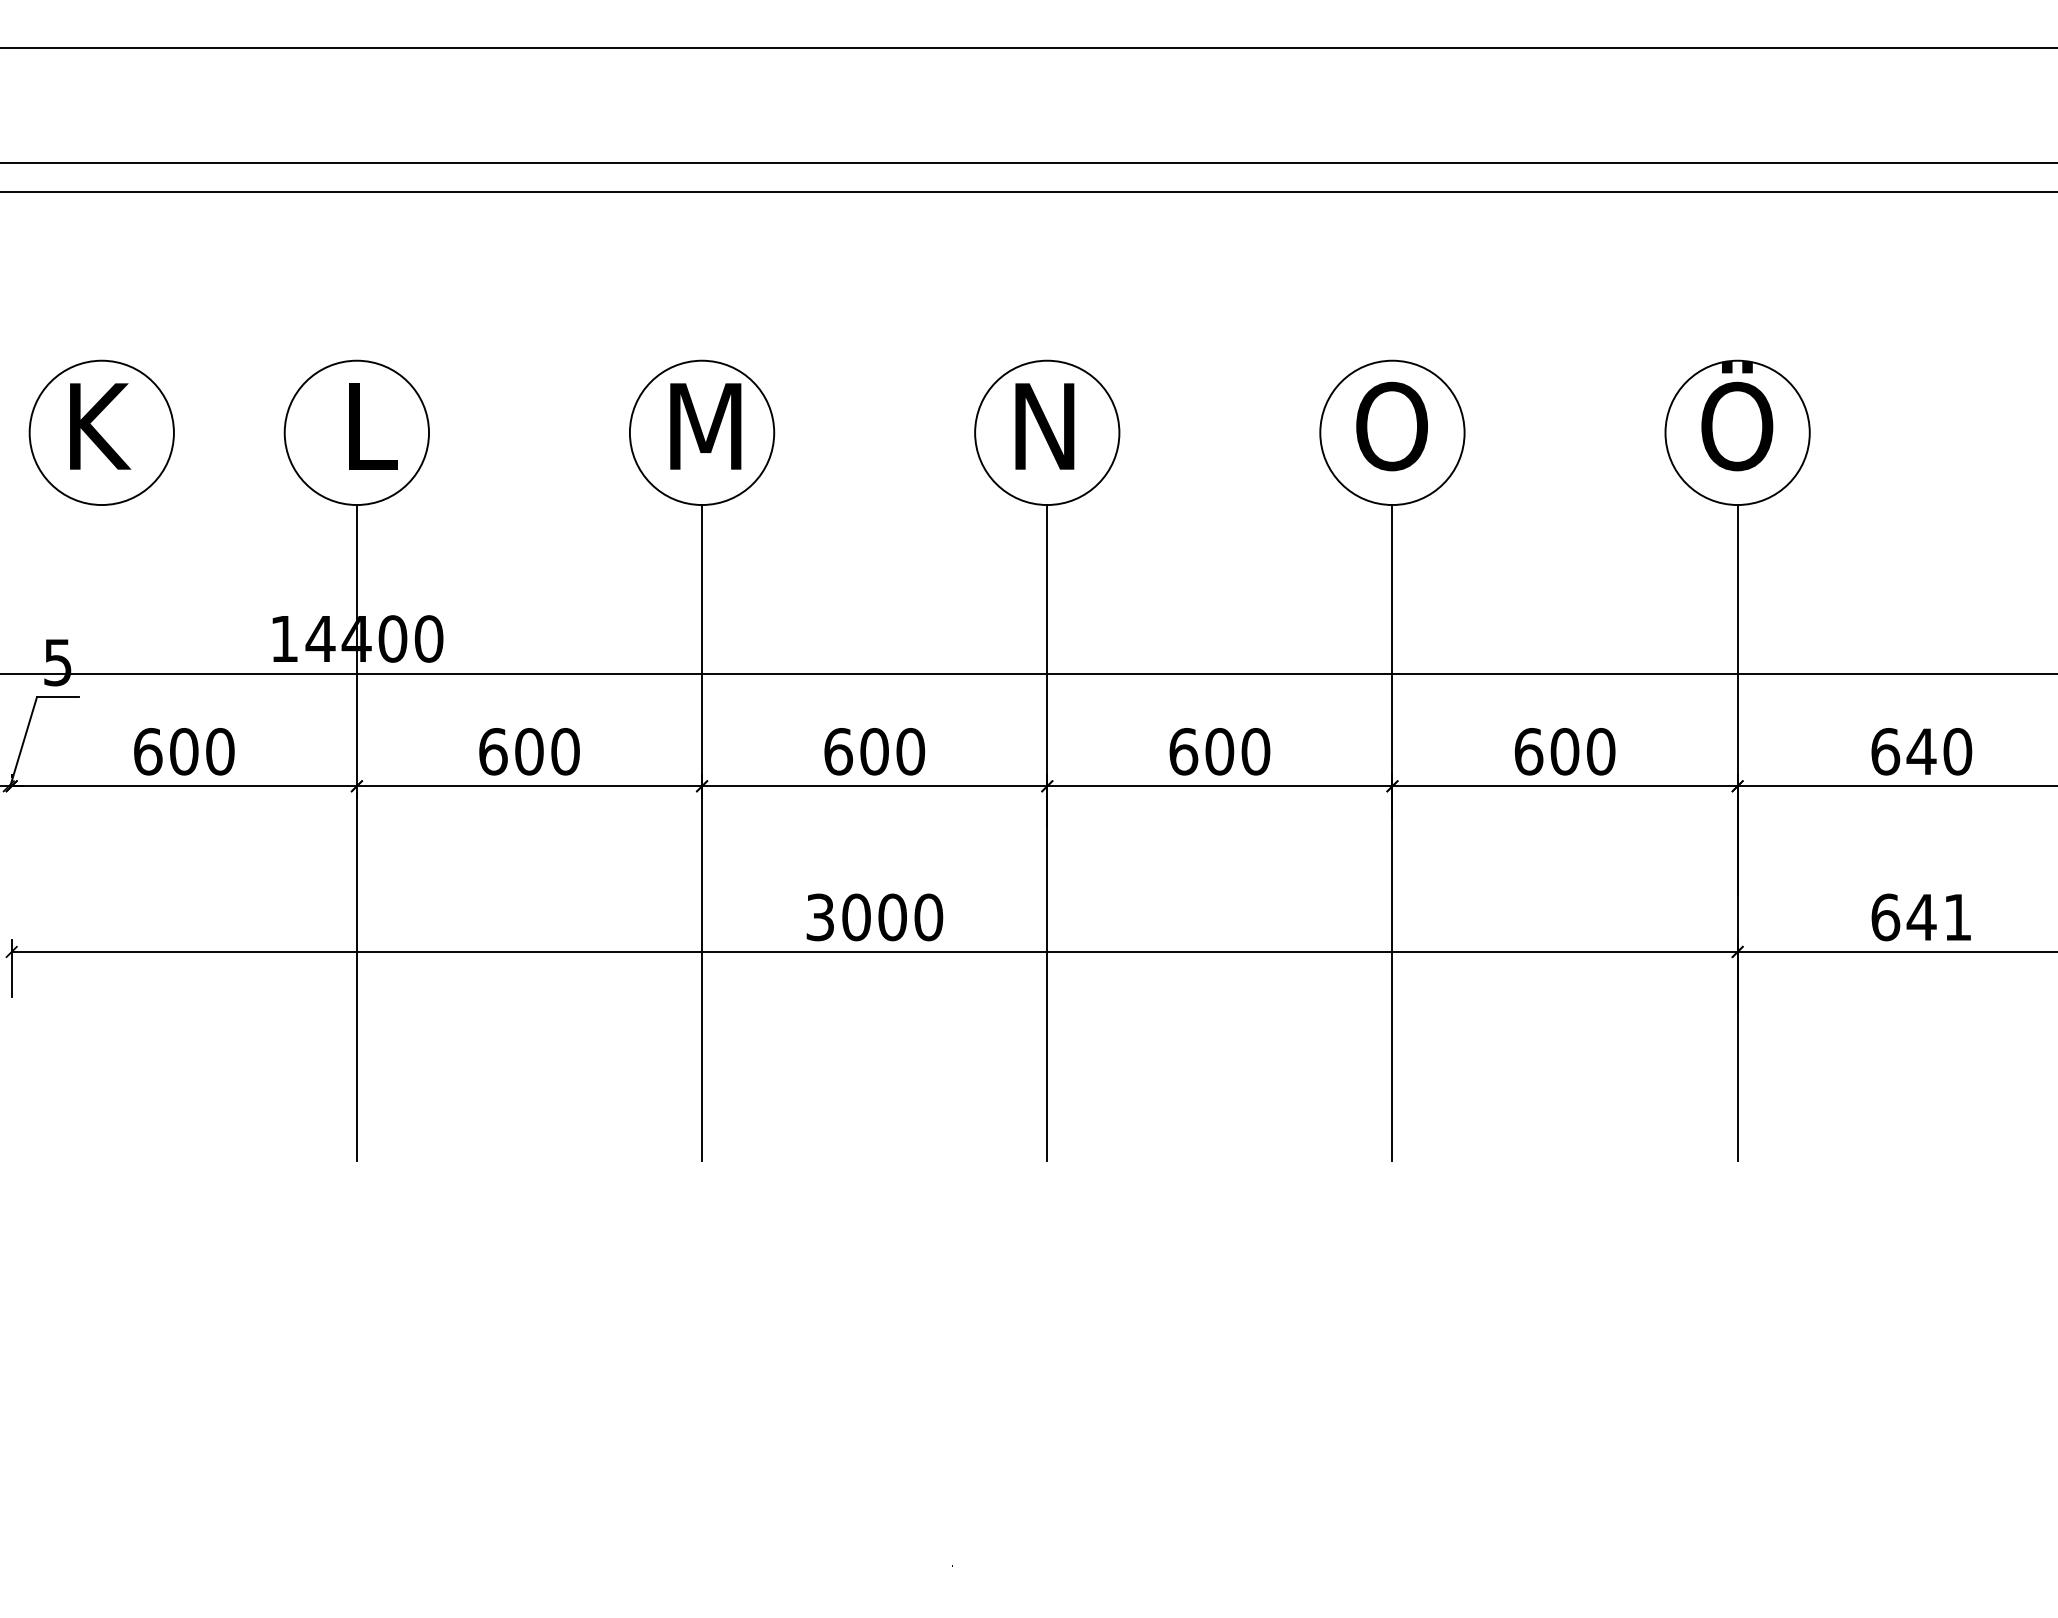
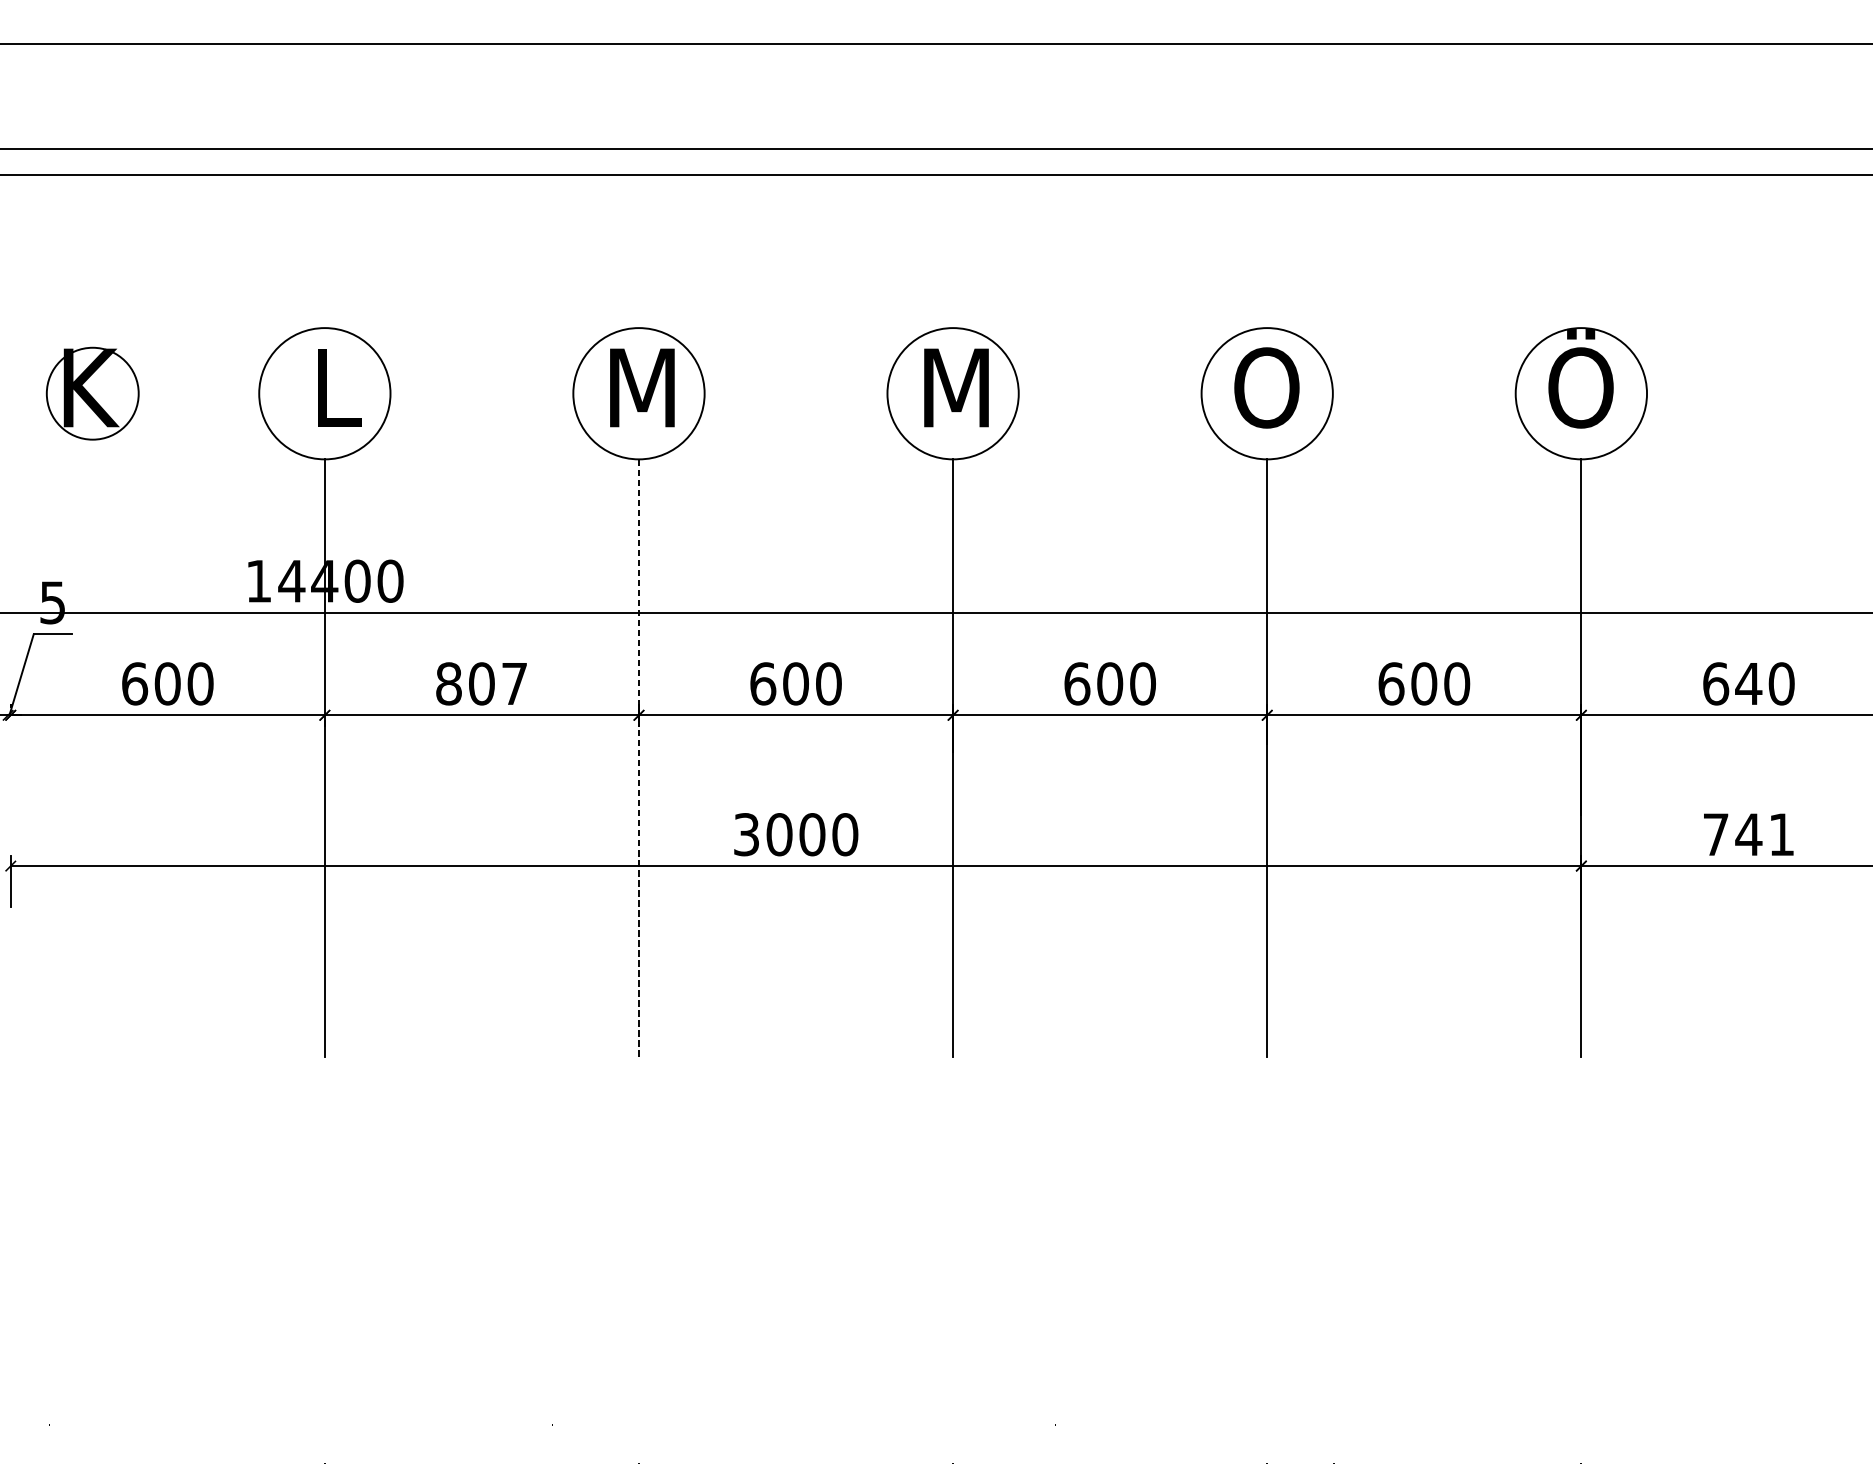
text: (1055, 426) -> (960, 387), N -> M
circle: (101, 432) -> (92, 393), size x0.7
text: (529, 751) -> (481, 683), 600 -> 807
line: (702, 832) -> (639, 757), solid -> dashed
text: (1885, 917) -> (1715, 834), 641 -> 741

